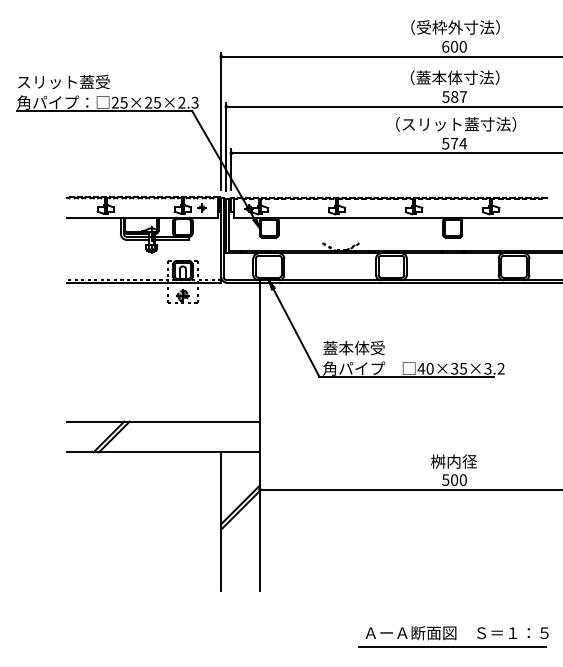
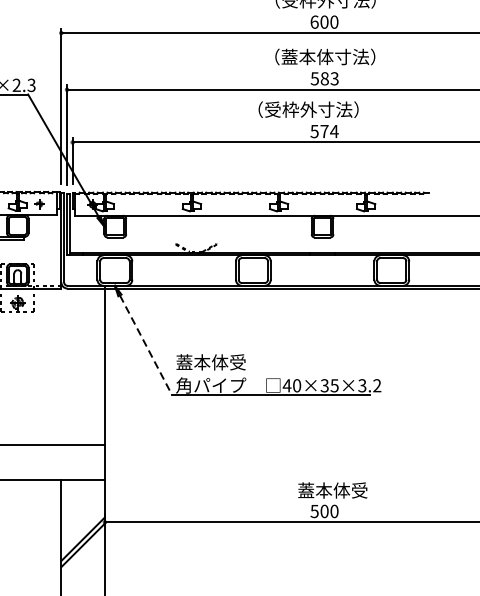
text: (463, 96) -> (334, 78), 587 -> 583
text: (459, 124) -> (330, 109), （スリット蓋寸法） -> （受枠外寸法）
line: (296, 332) -> (146, 344), solid -> dashed
text: (461, 461) -> (332, 490), 桝内径 -> 蓋本体受

